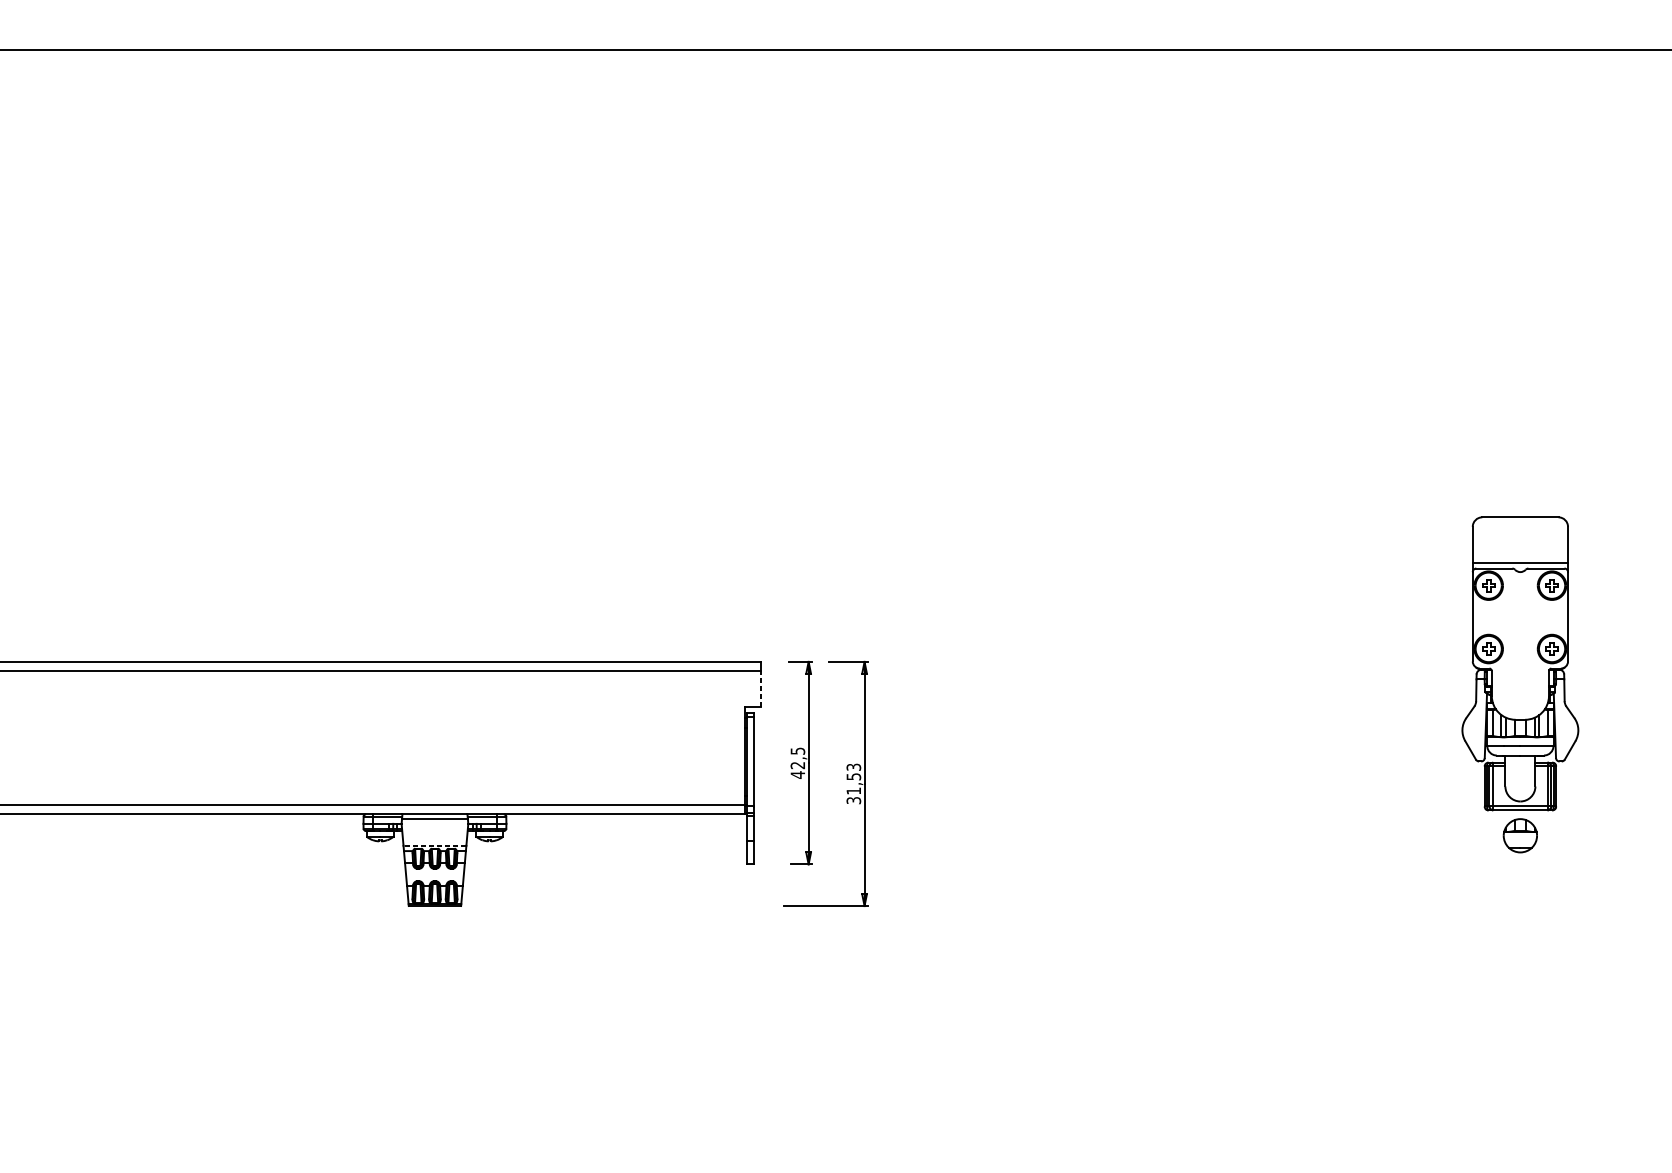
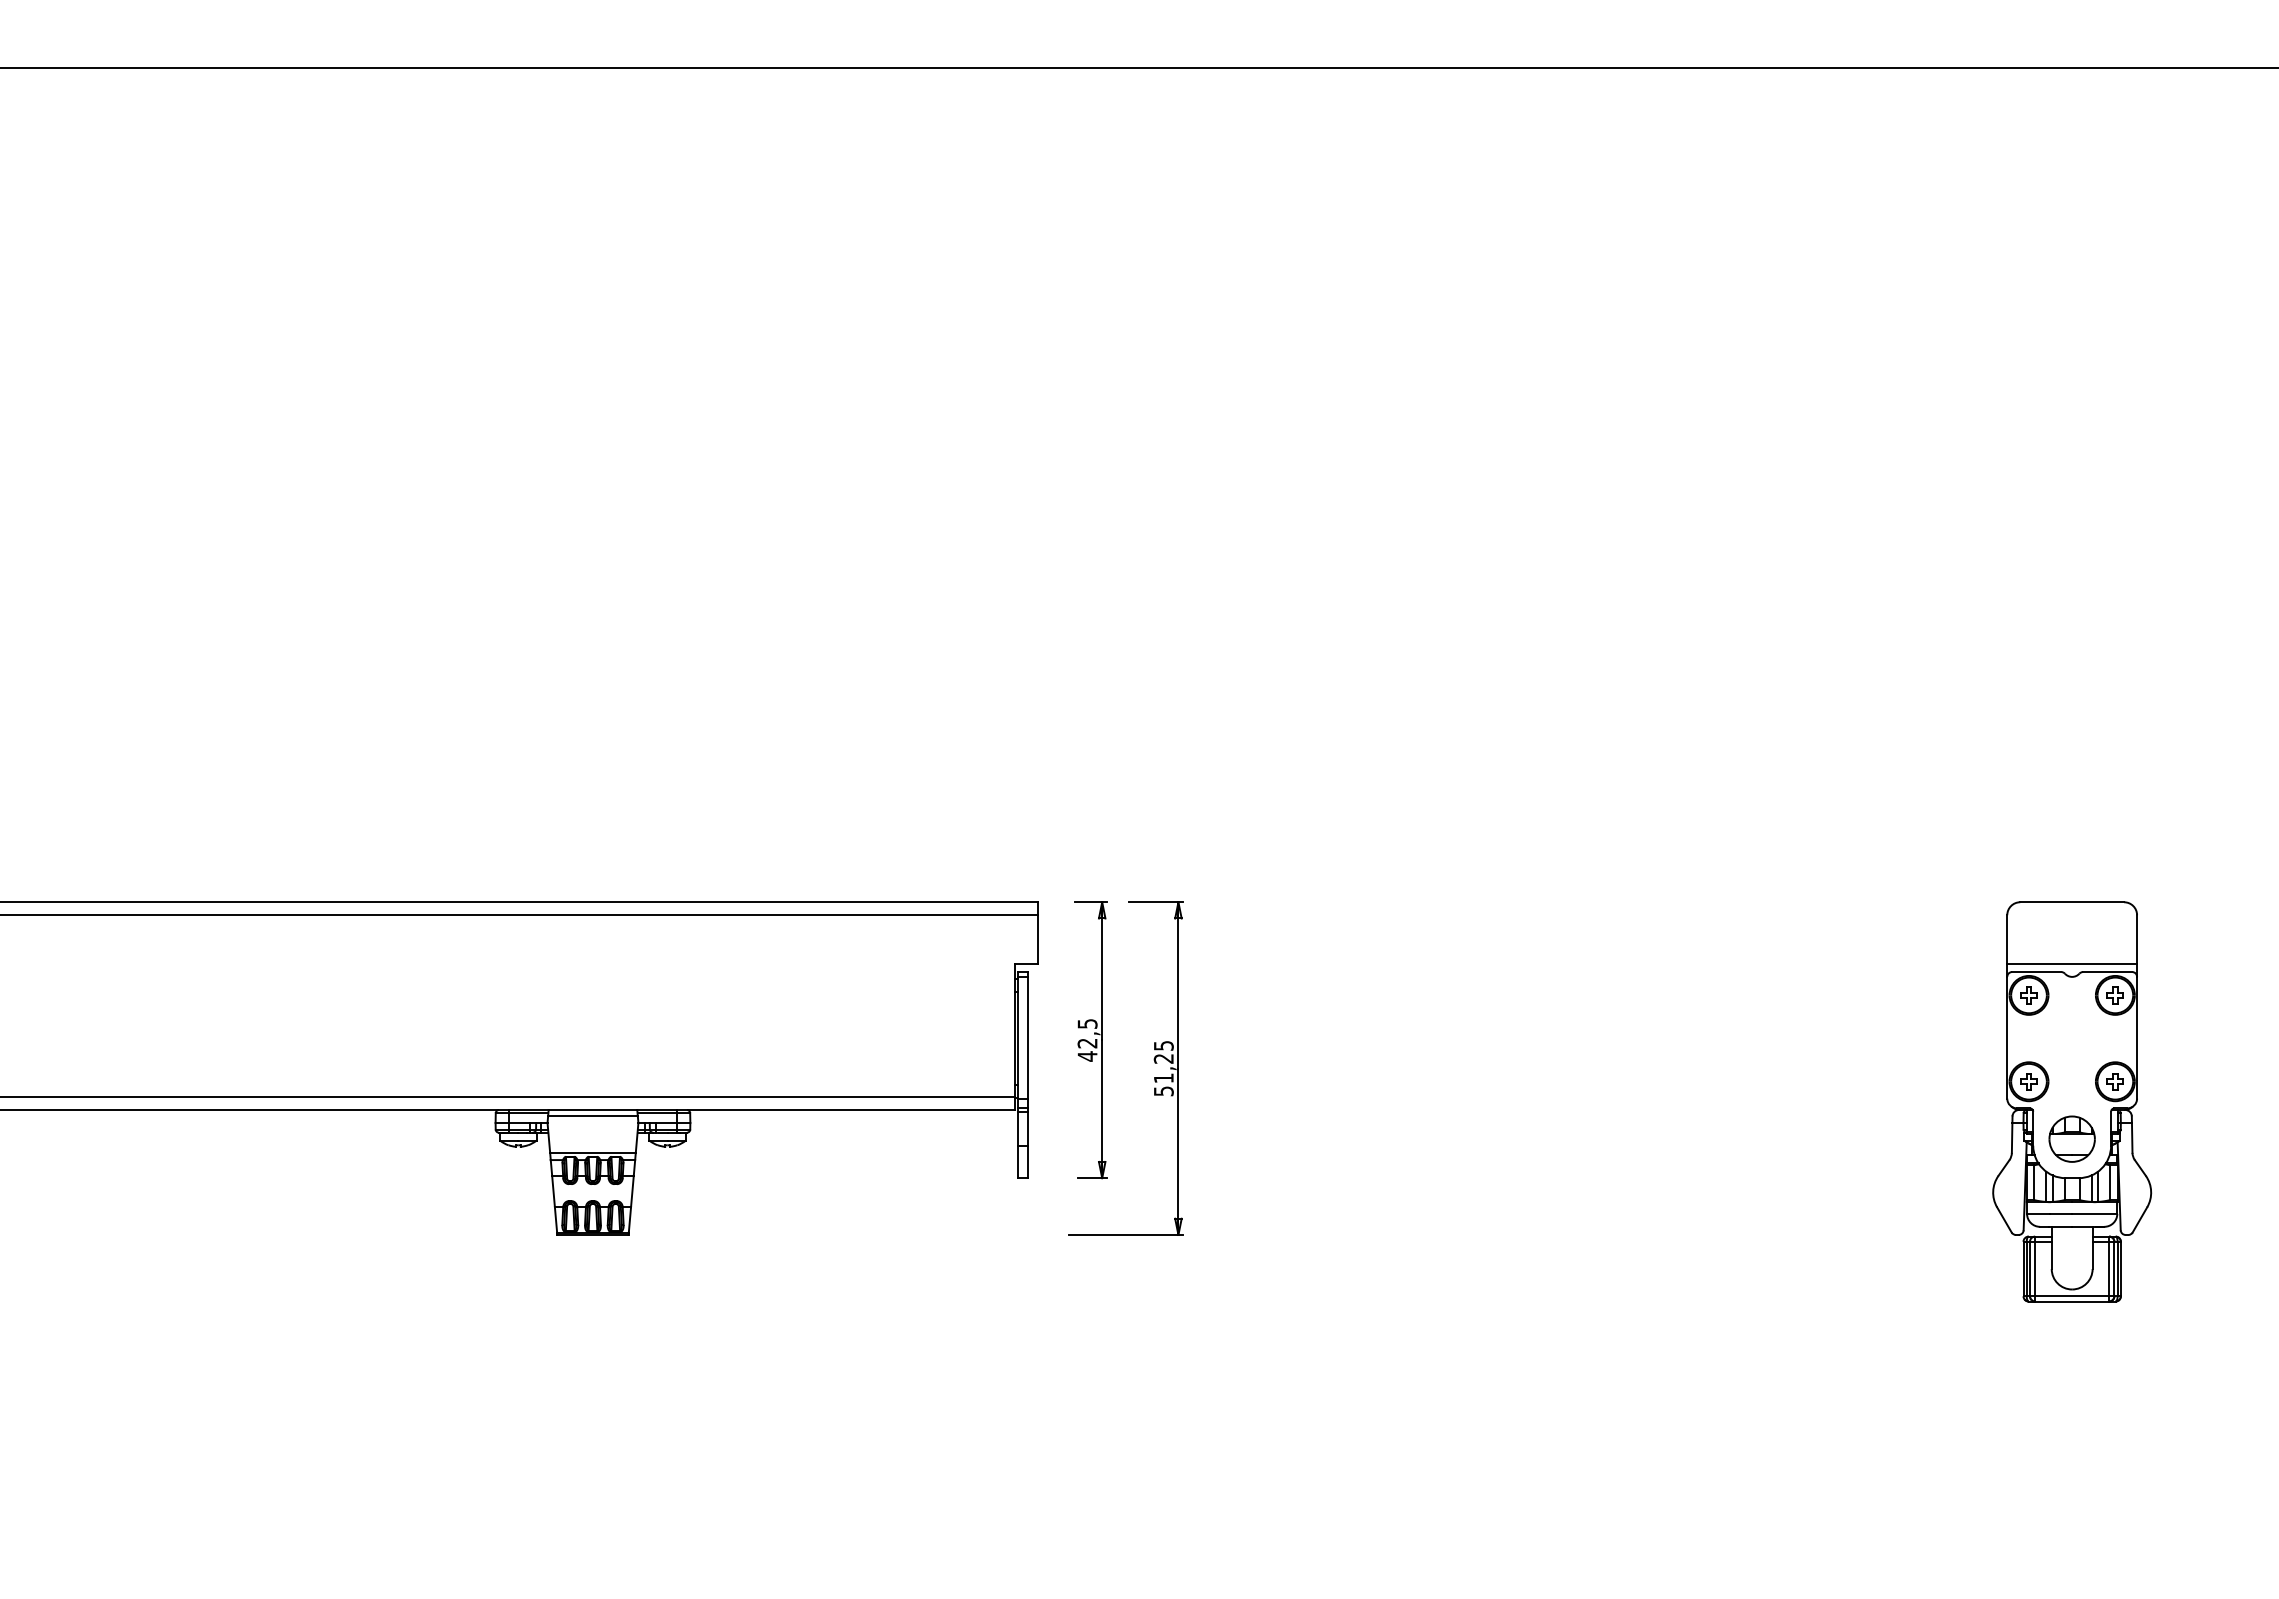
part: (1520, 663) -> (2072, 1101), moved
line: (761, 689) -> (1037, 939), dashed -> solid
text: (853, 783) -> (1163, 1068), 31,53 -> 51,25
line: (434, 845) -> (592, 1152), dashed -> solid

